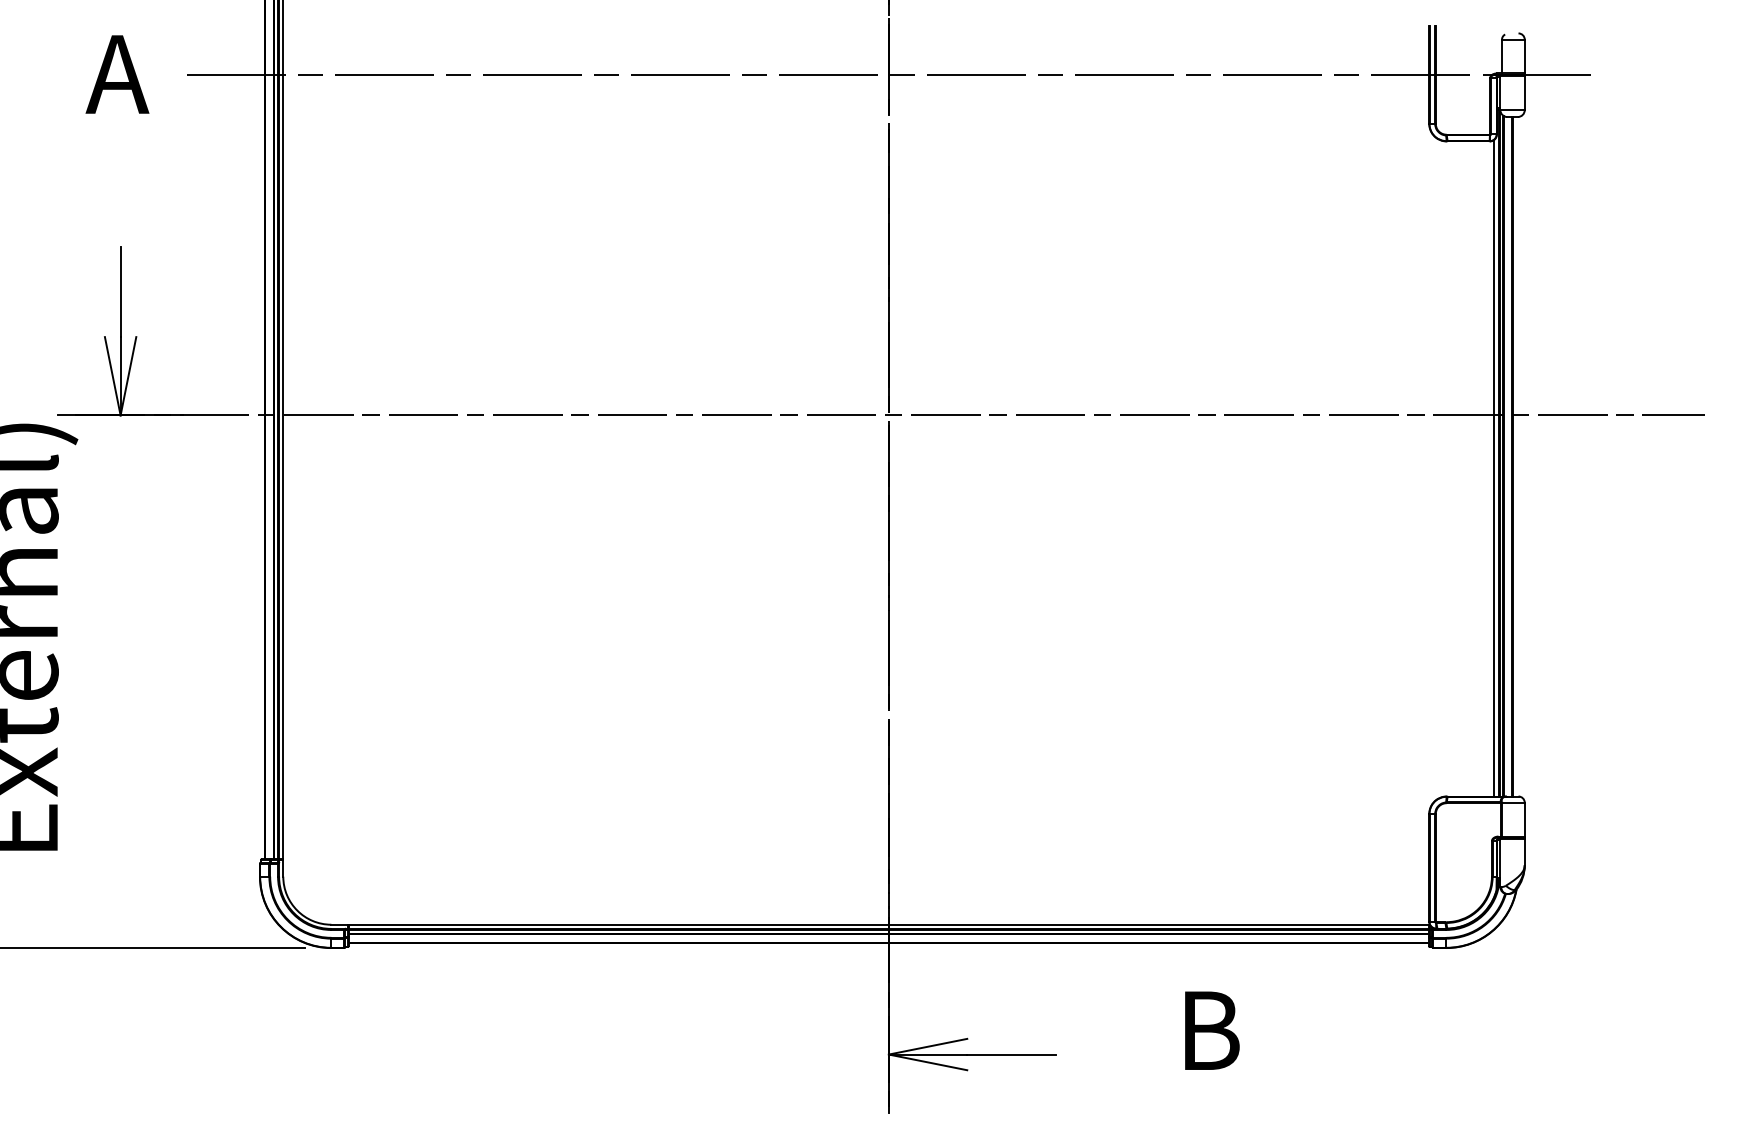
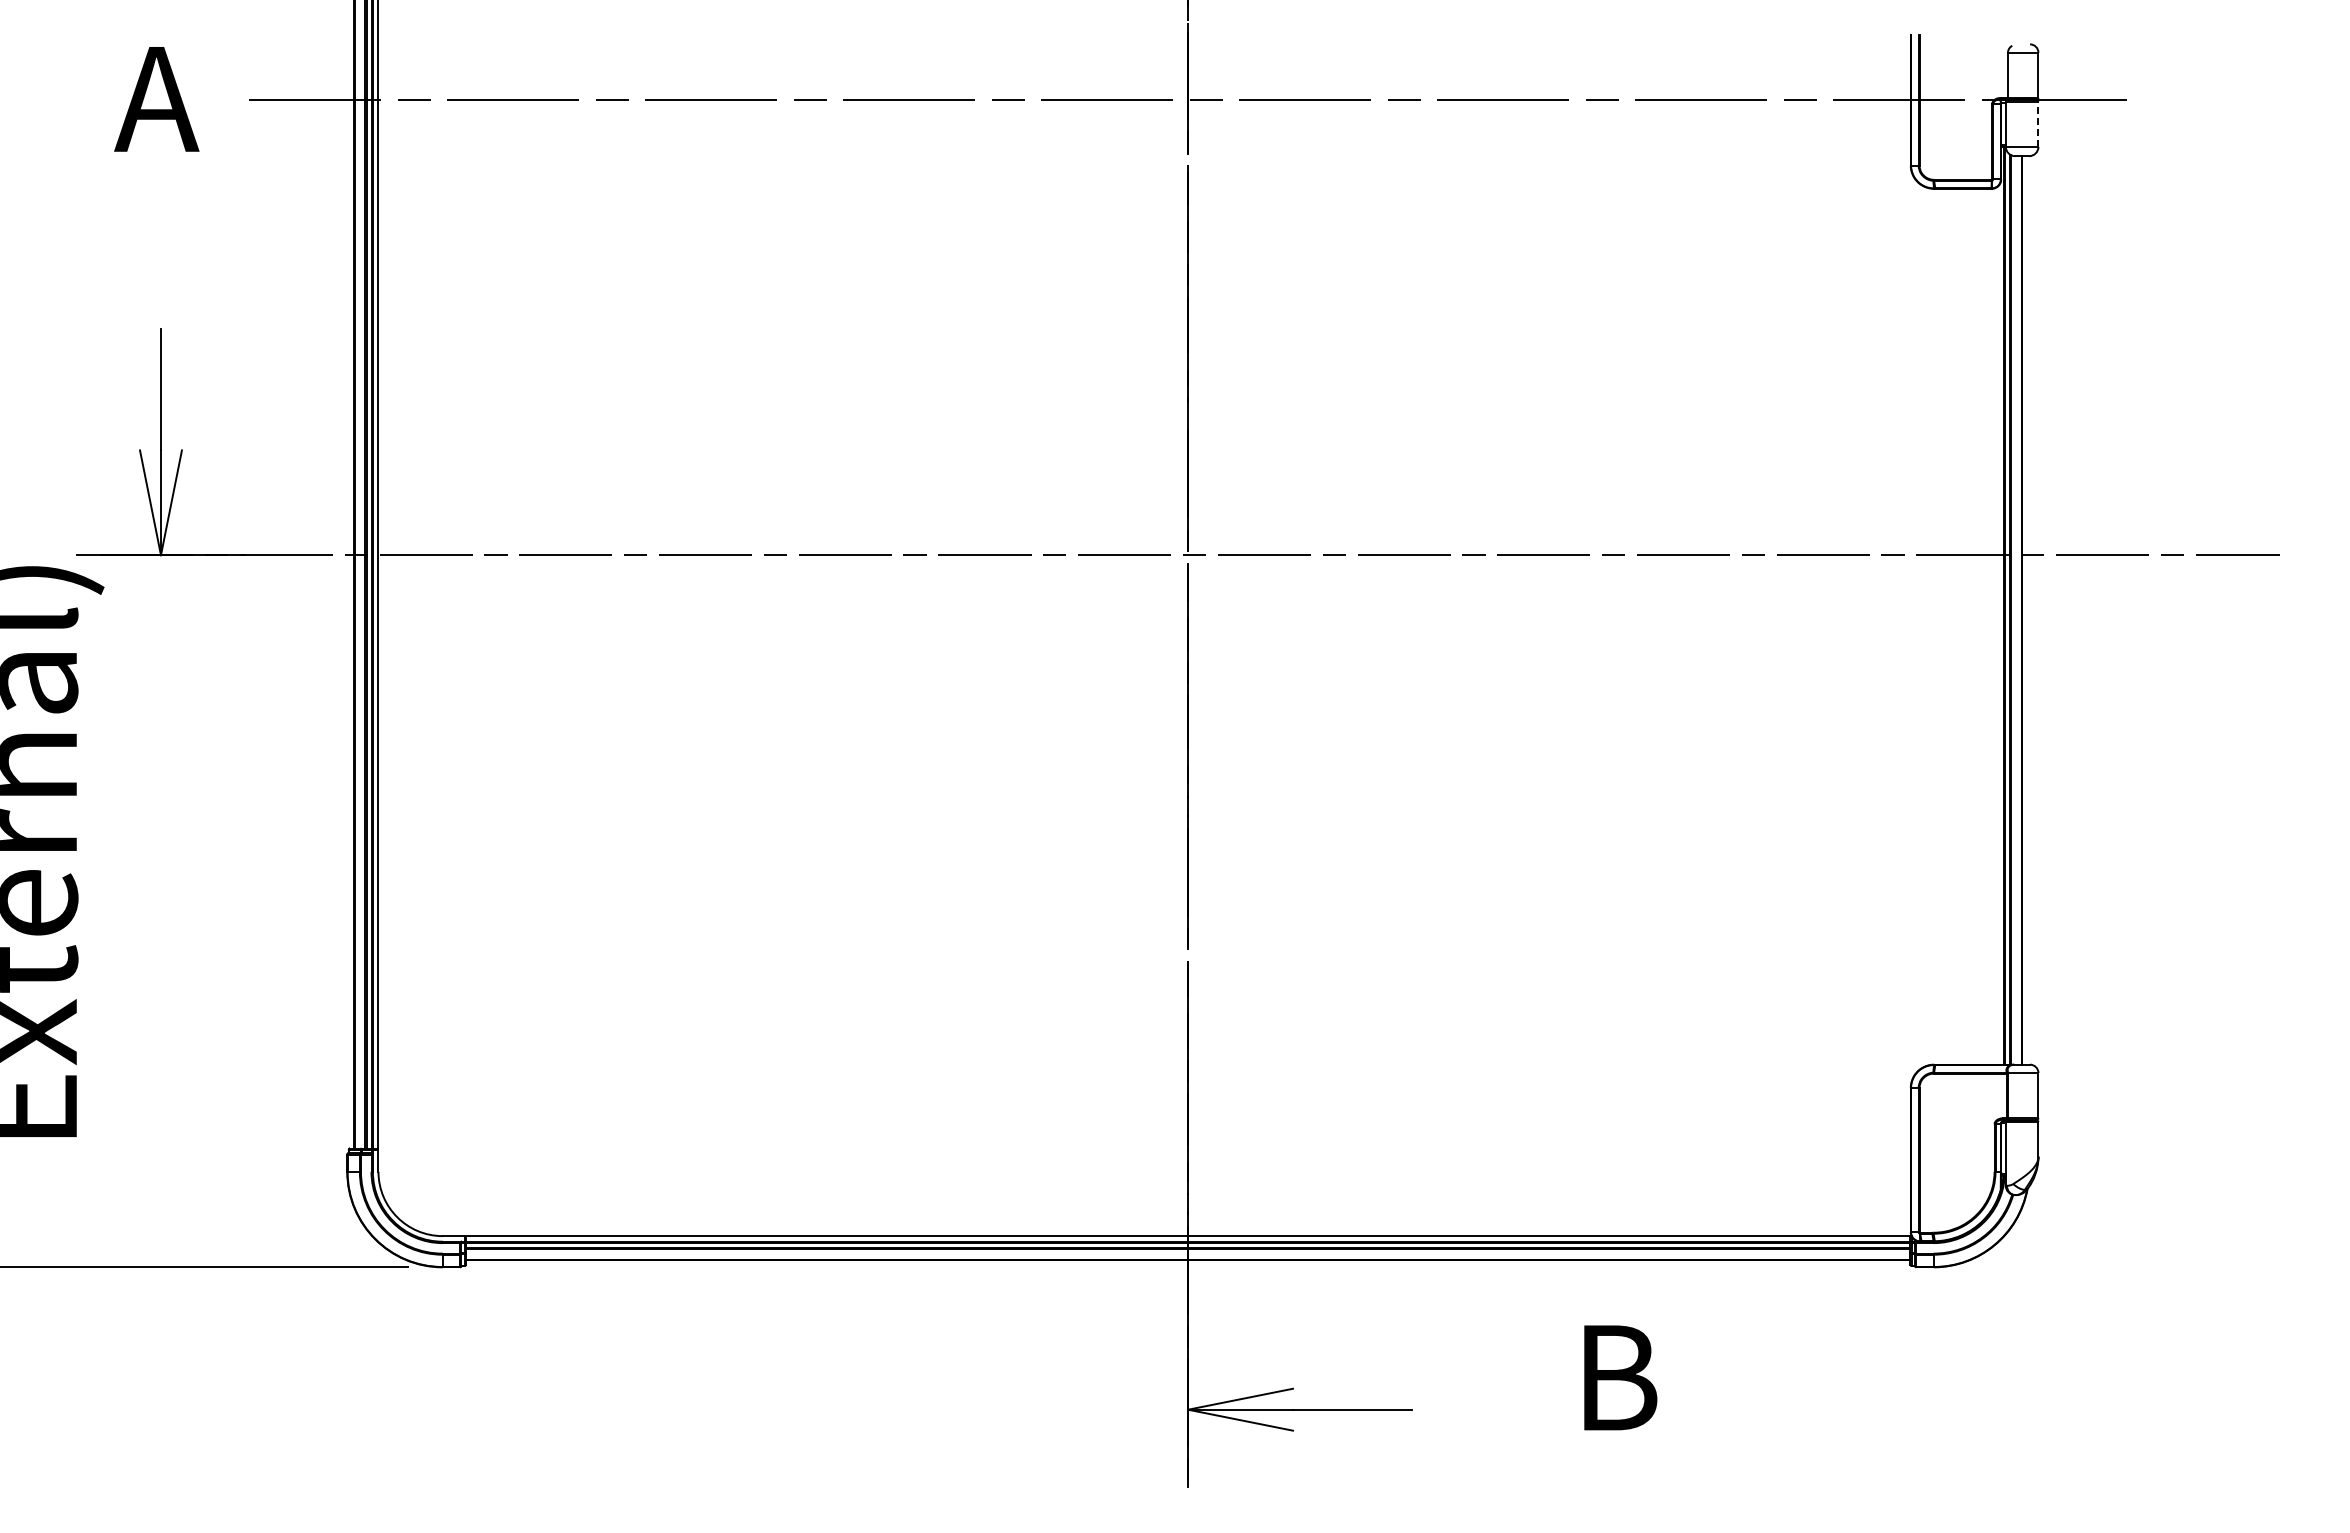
line: (1524, 93) -> (2038, 124), solid -> dashed
line: (1494, 468) -> (1997, 625), removed

